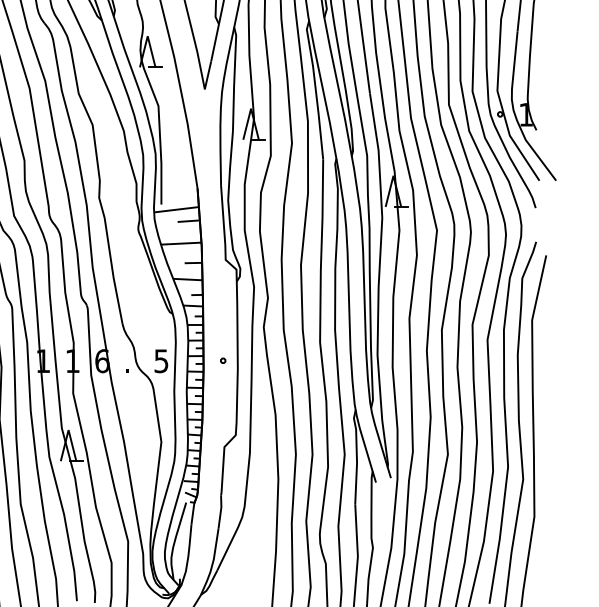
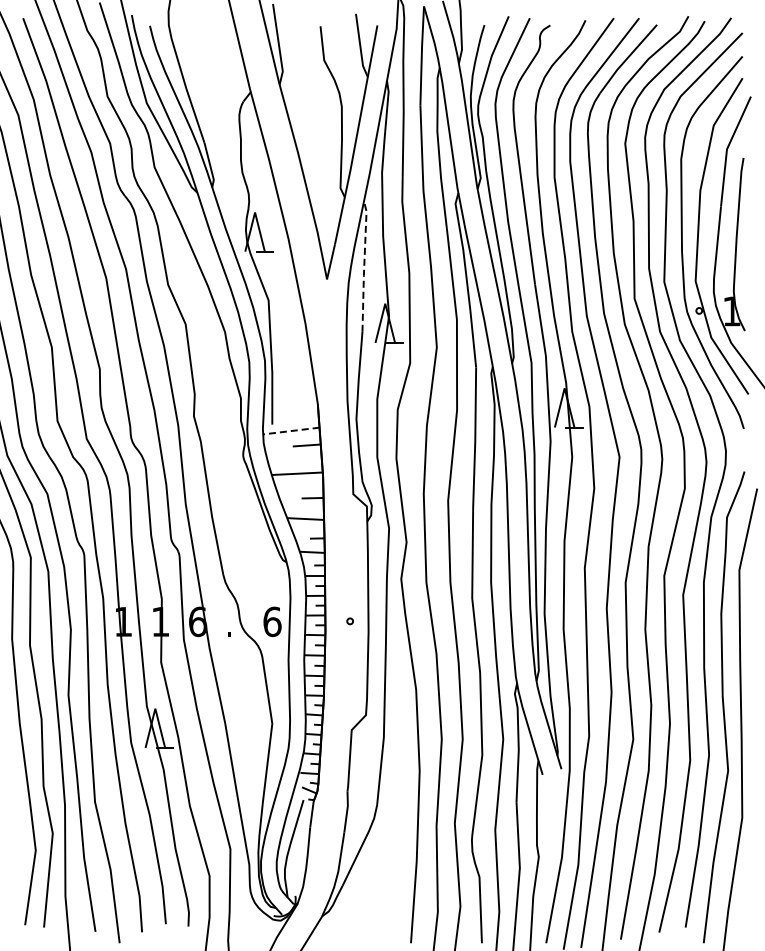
line: (234, 78) -> (364, 265), solid -> dashed
line: (175, 210) -> (290, 431), solid -> dashed
text: (161, 360) -> (272, 621), 5 -> 6

